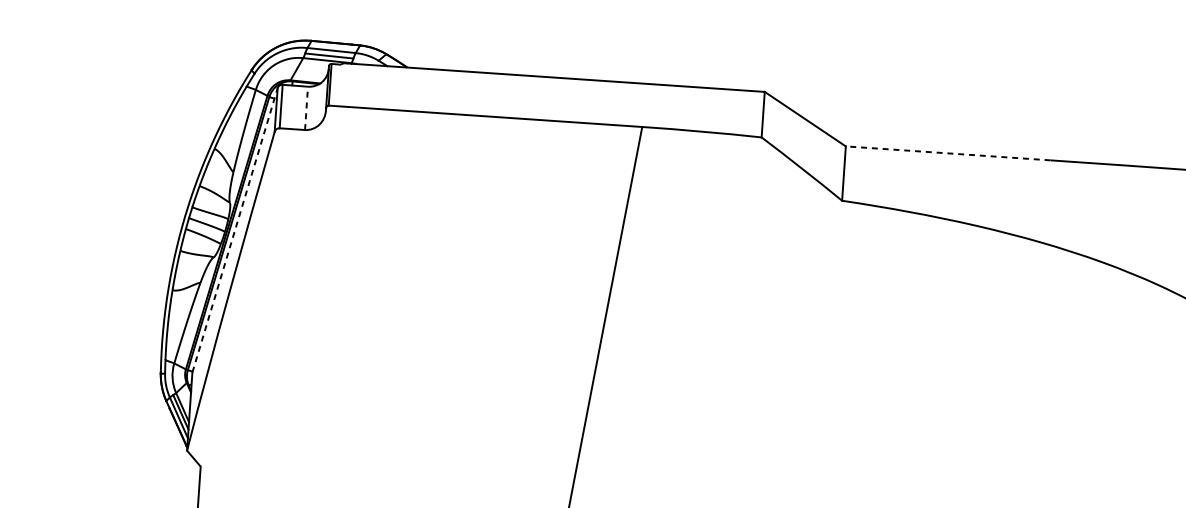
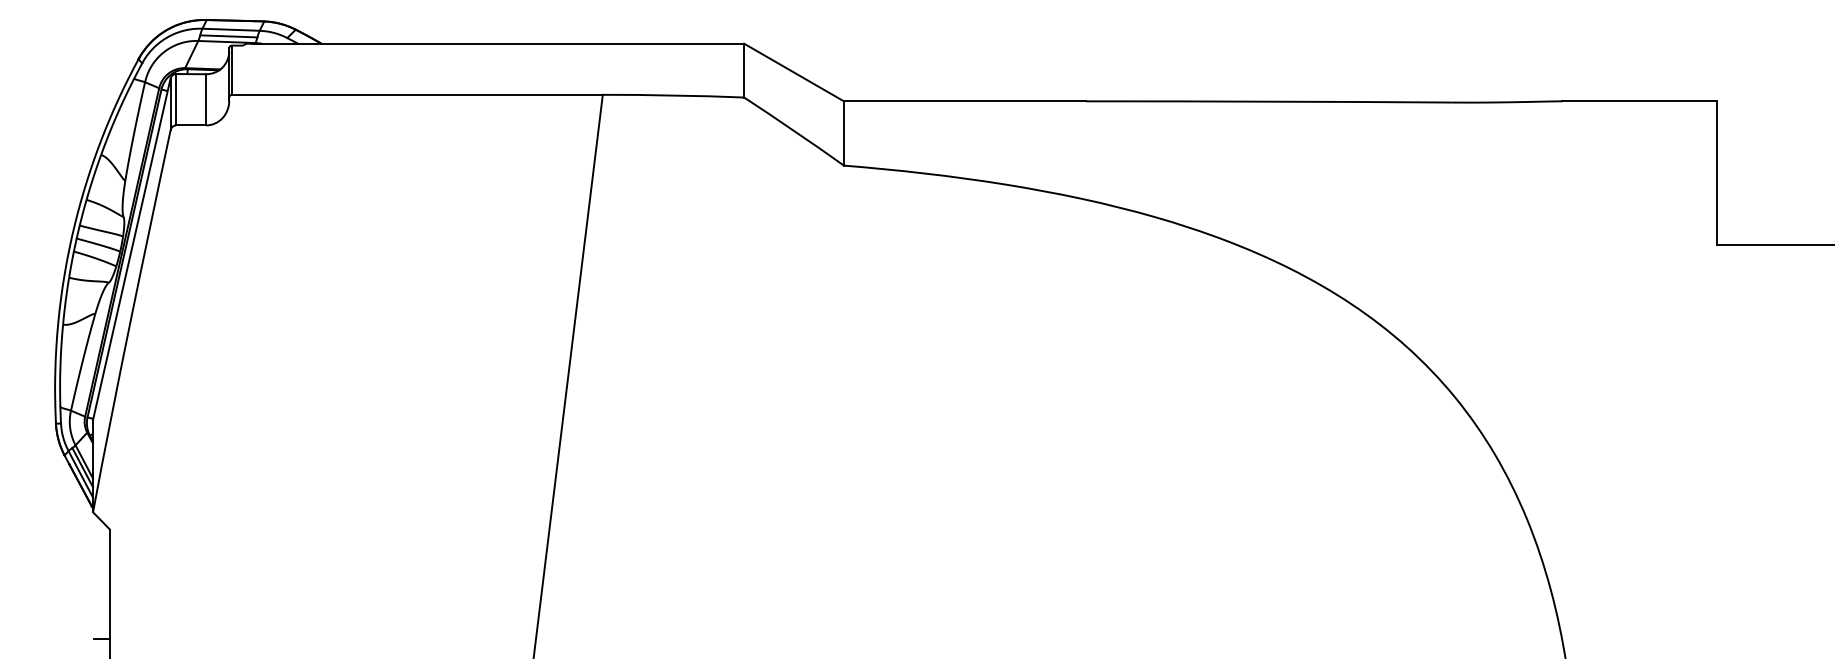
line: (306, 108) -> (206, 99), dashed -> solid
line: (947, 153) -> (964, 101), dashed -> solid
line: (234, 229) -> (131, 248), dashed -> solid

